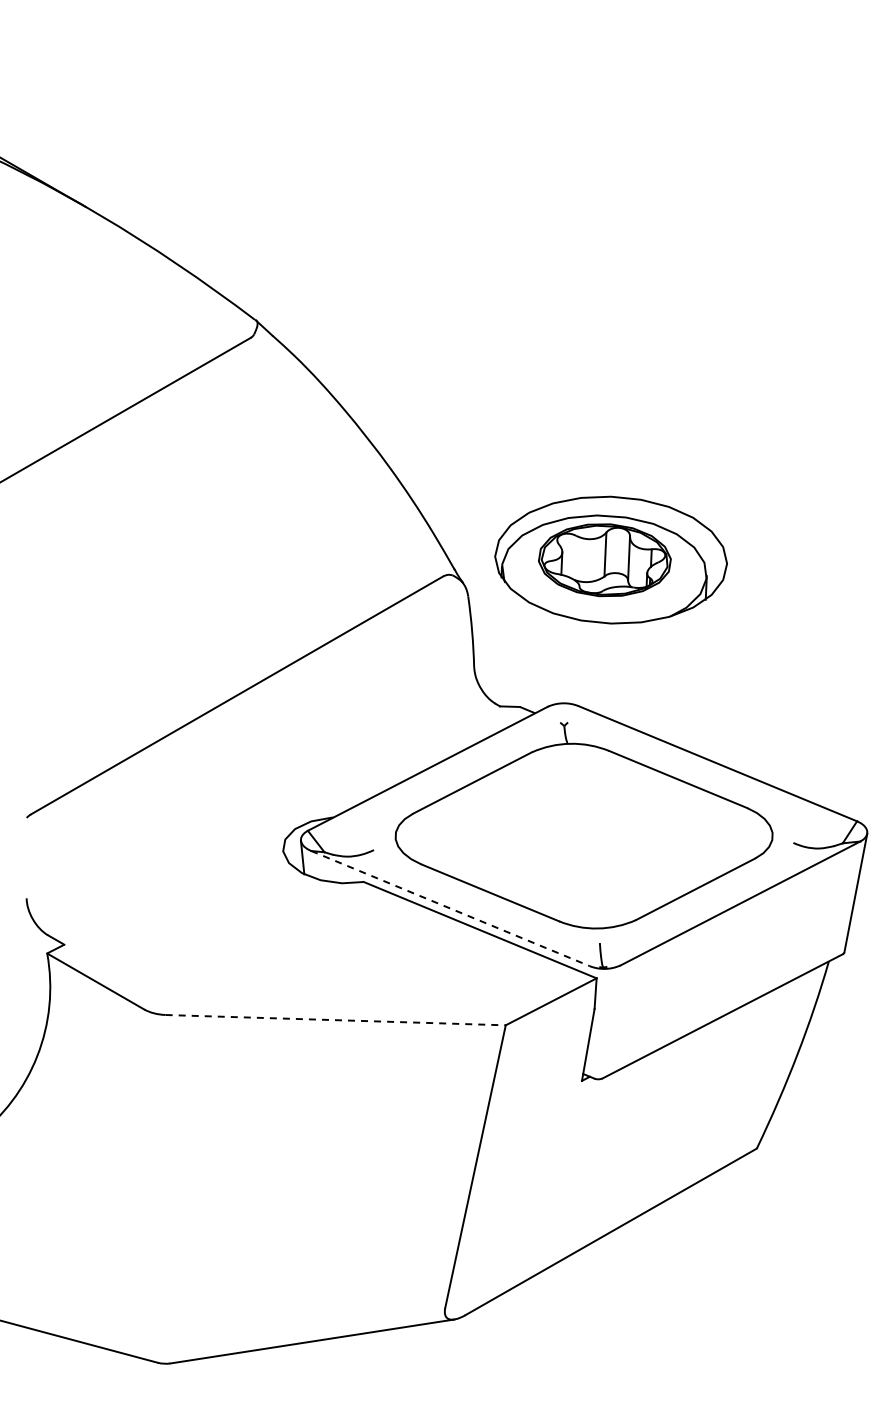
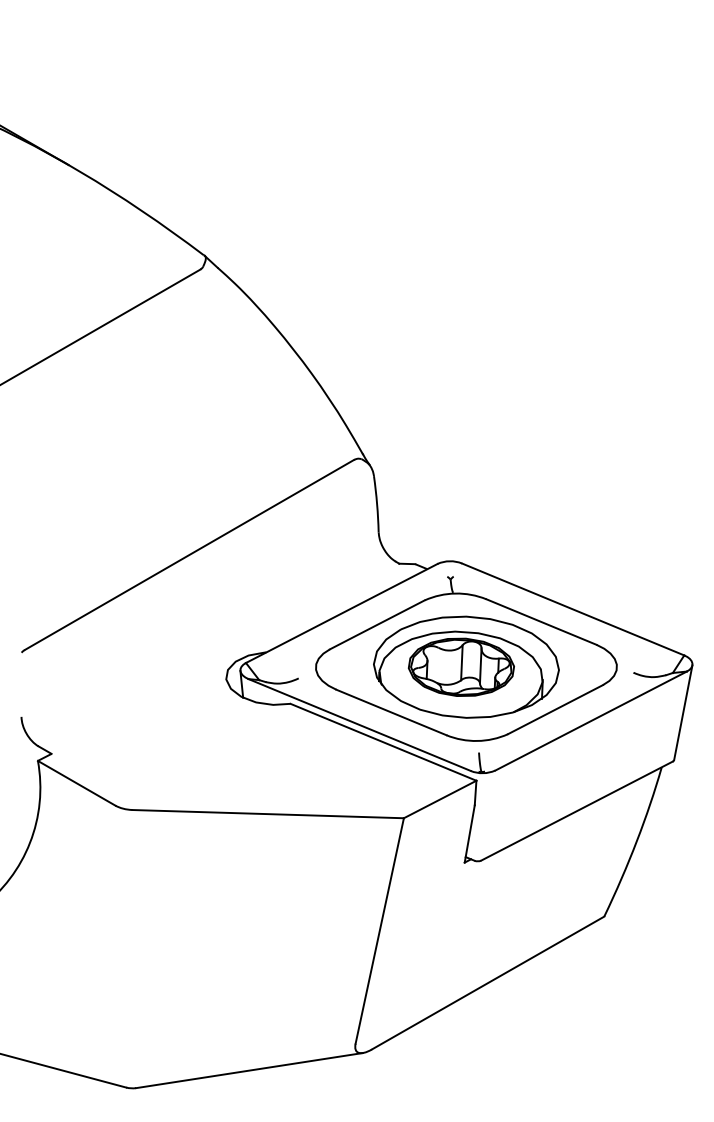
part: (610, 559) -> (465, 666), moved
line: (450, 908) -> (359, 725), dashed -> solid
line: (336, 1020) -> (268, 814), dashed -> solid

